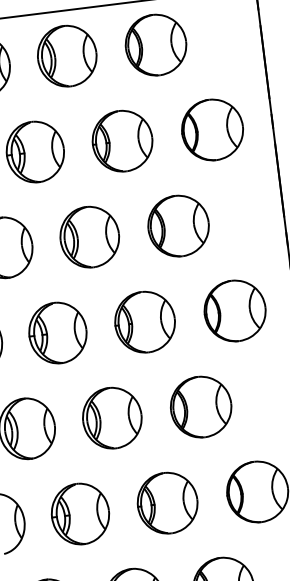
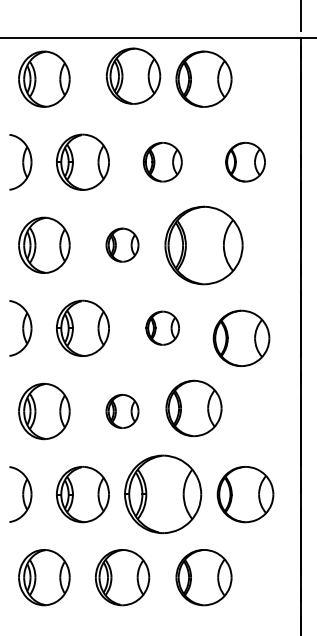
part: (67, 55) -> (133, 75), moved
part: (212, 129) -> (245, 161), size x0.7
part: (121, 140) -> (162, 161), size x0.7
part: (177, 225) -> (203, 244), size x1.4
part: (89, 236) -> (122, 244), size x0.6
part: (234, 309) -> (241, 337), moved
part: (144, 321) -> (162, 327), size x0.6
part: (200, 407) -> (193, 408), moved
part: (112, 418) -> (122, 411), size x0.6
part: (167, 503) -> (162, 494), size x1.4

